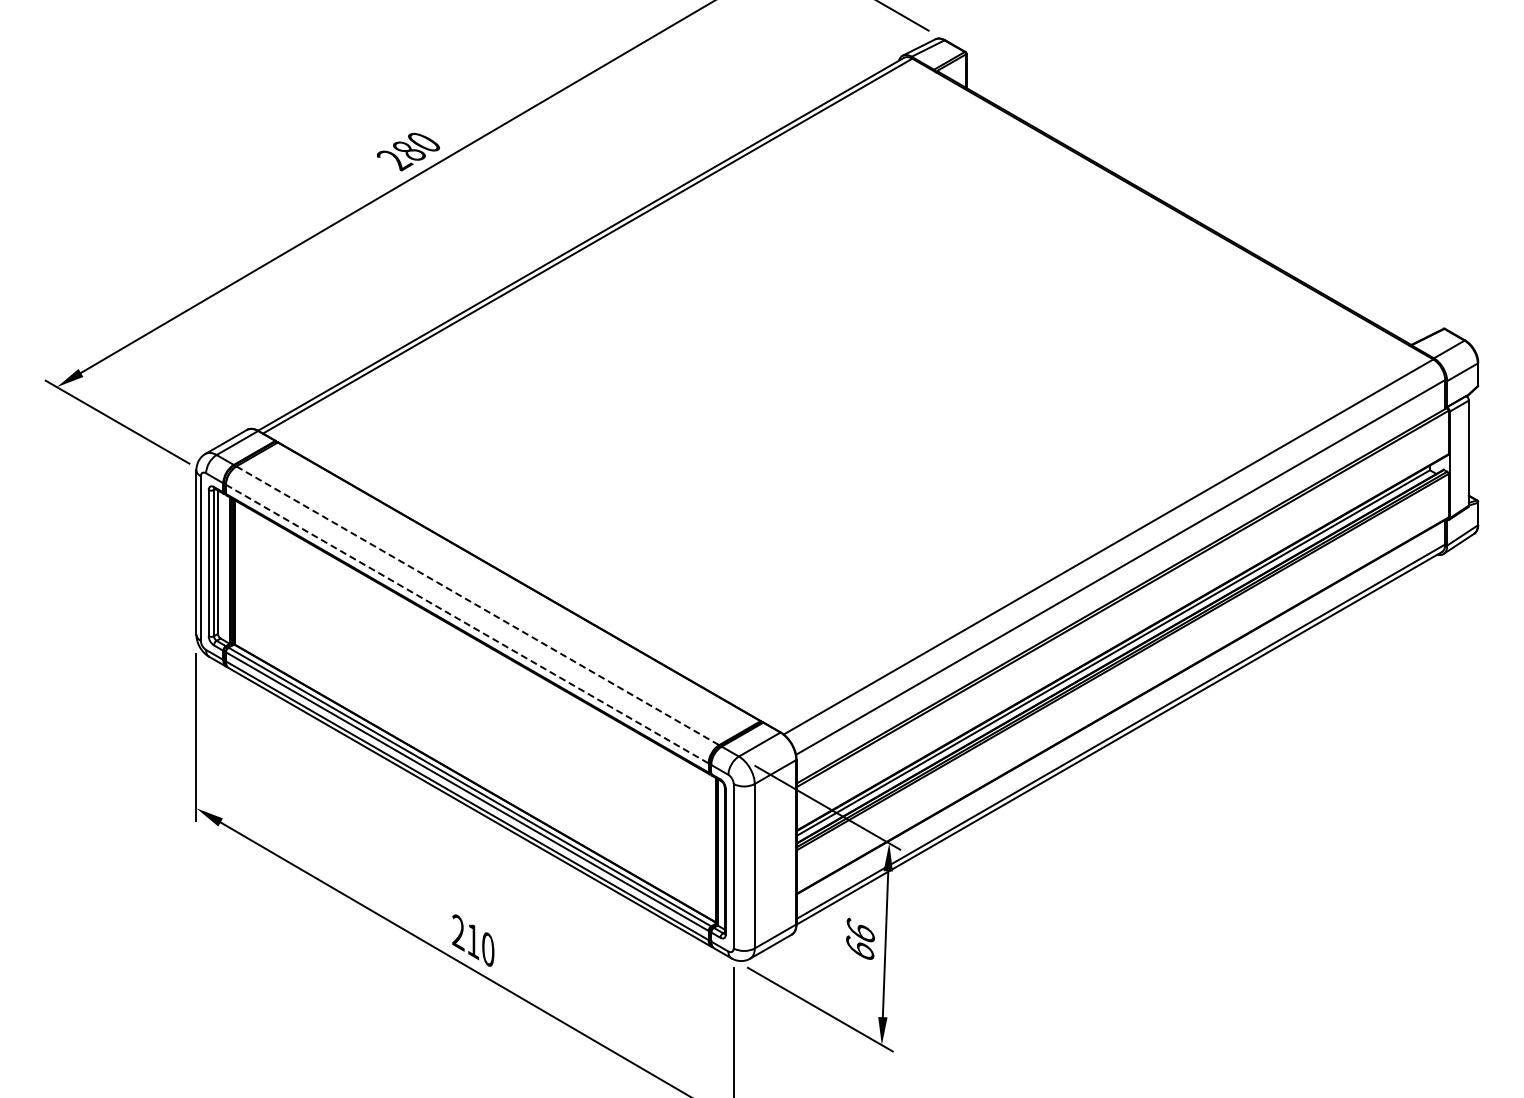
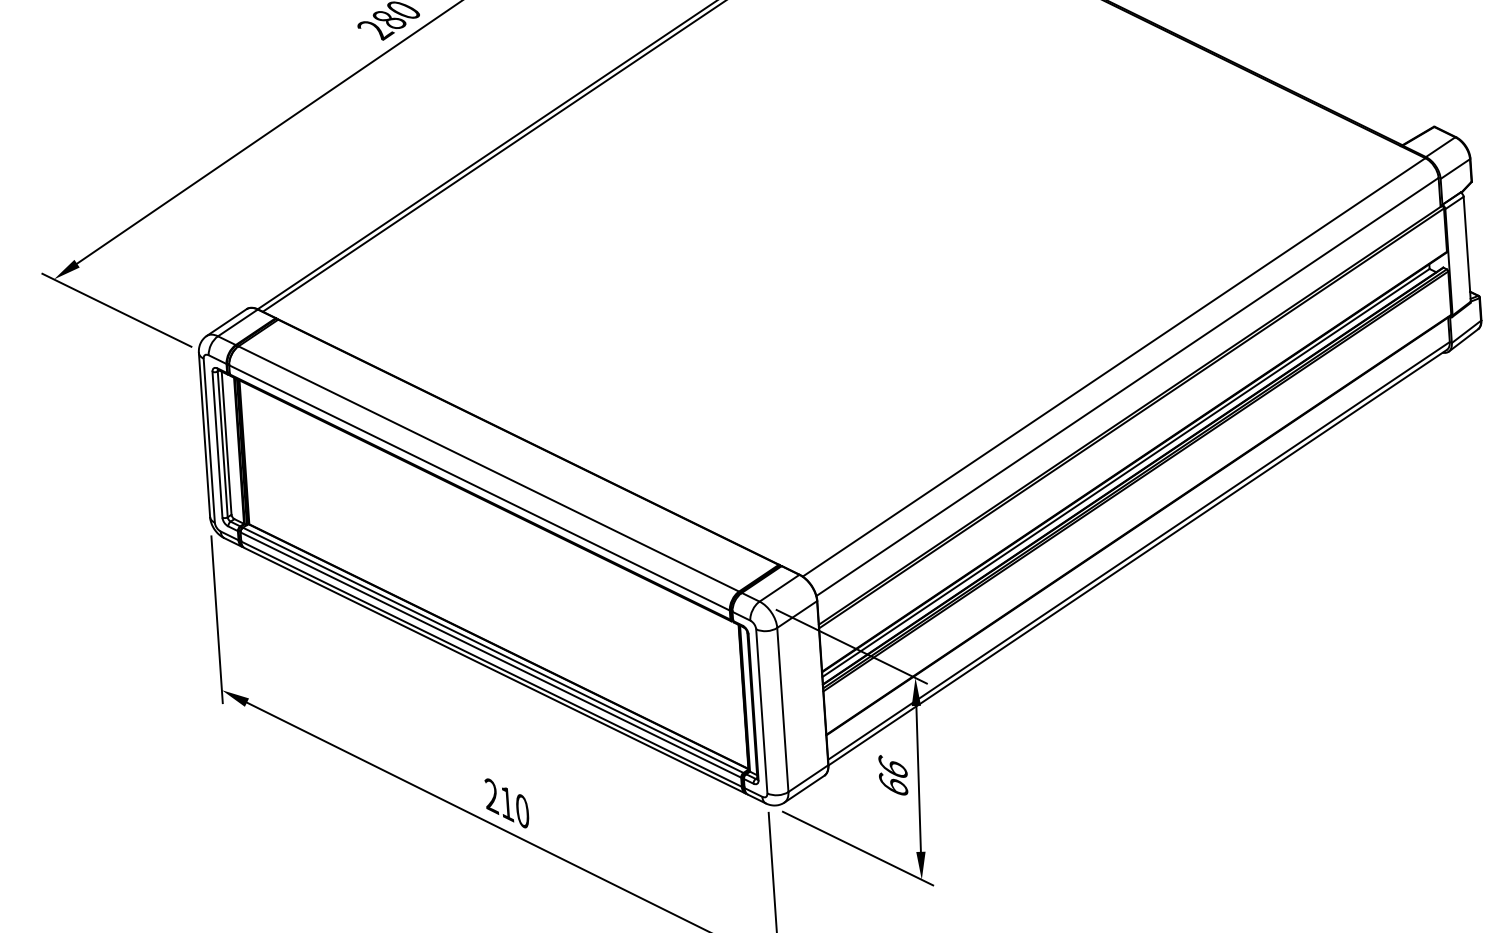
line: (477, 605) -> (488, 468), dashed -> solid
line: (467, 624) -> (479, 488), dashed -> solid

